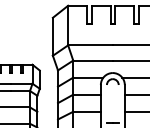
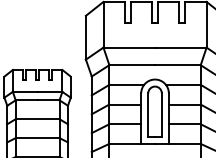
line: (107, 103) -> (148, 114), added
line: (118, 103) -> (161, 114), added

